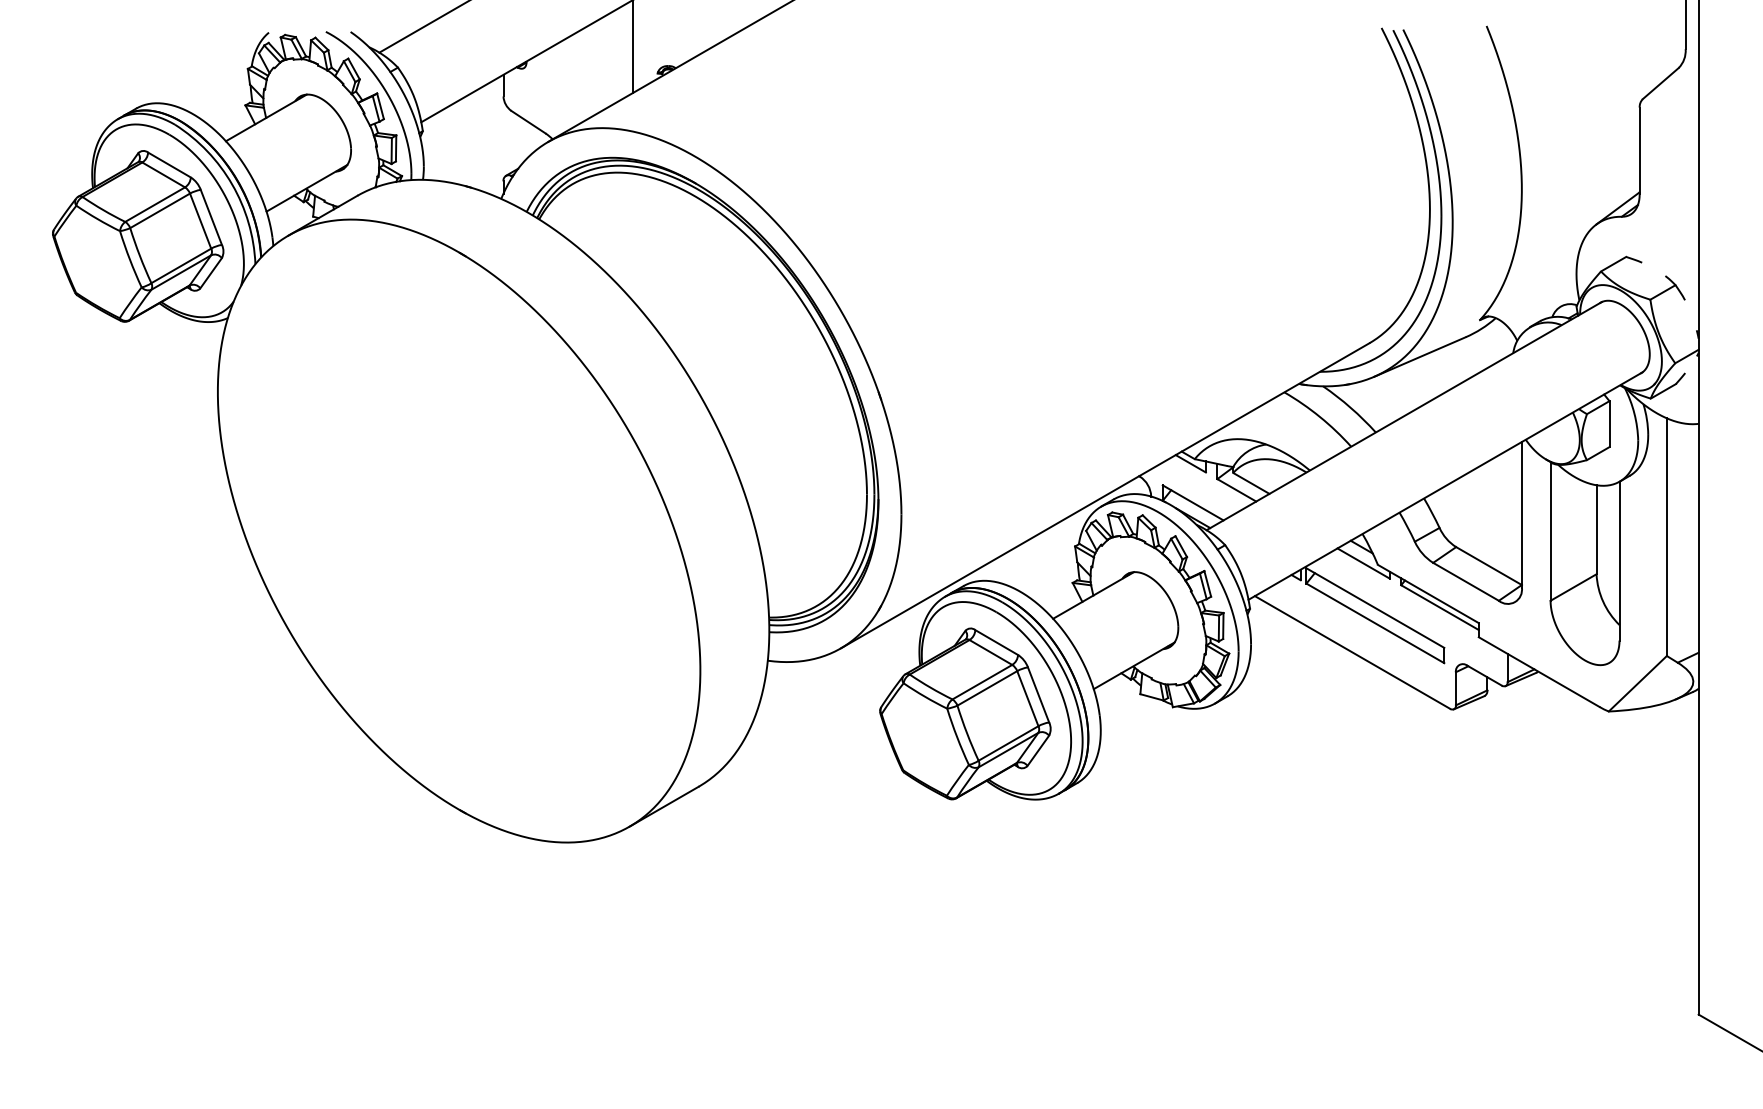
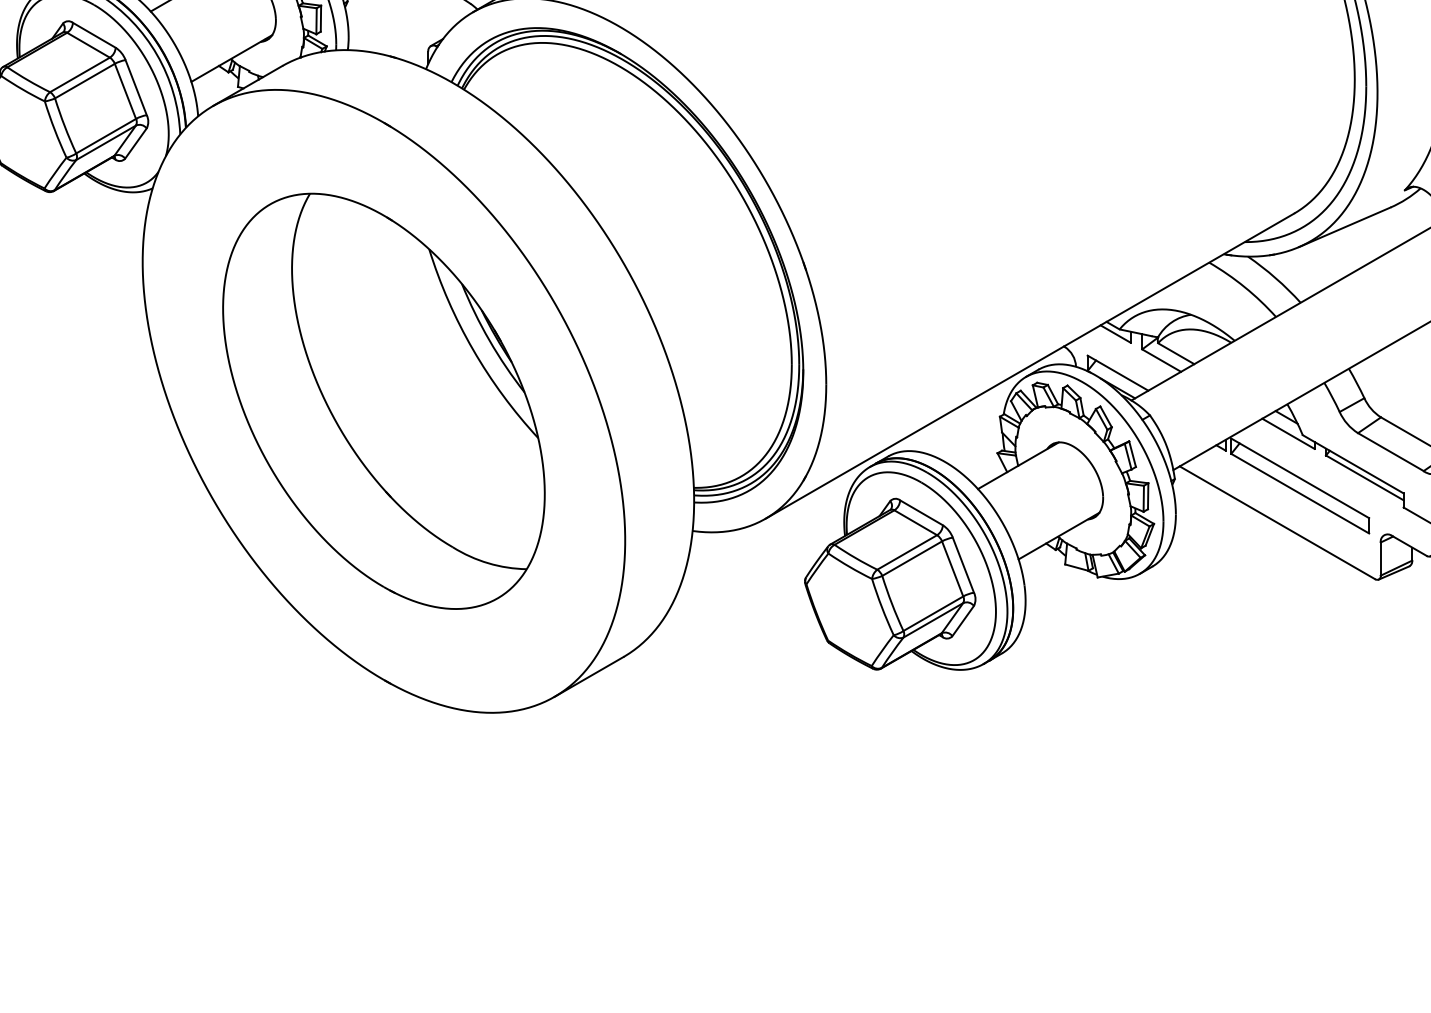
part: (458, 530) -> (383, 400), added

